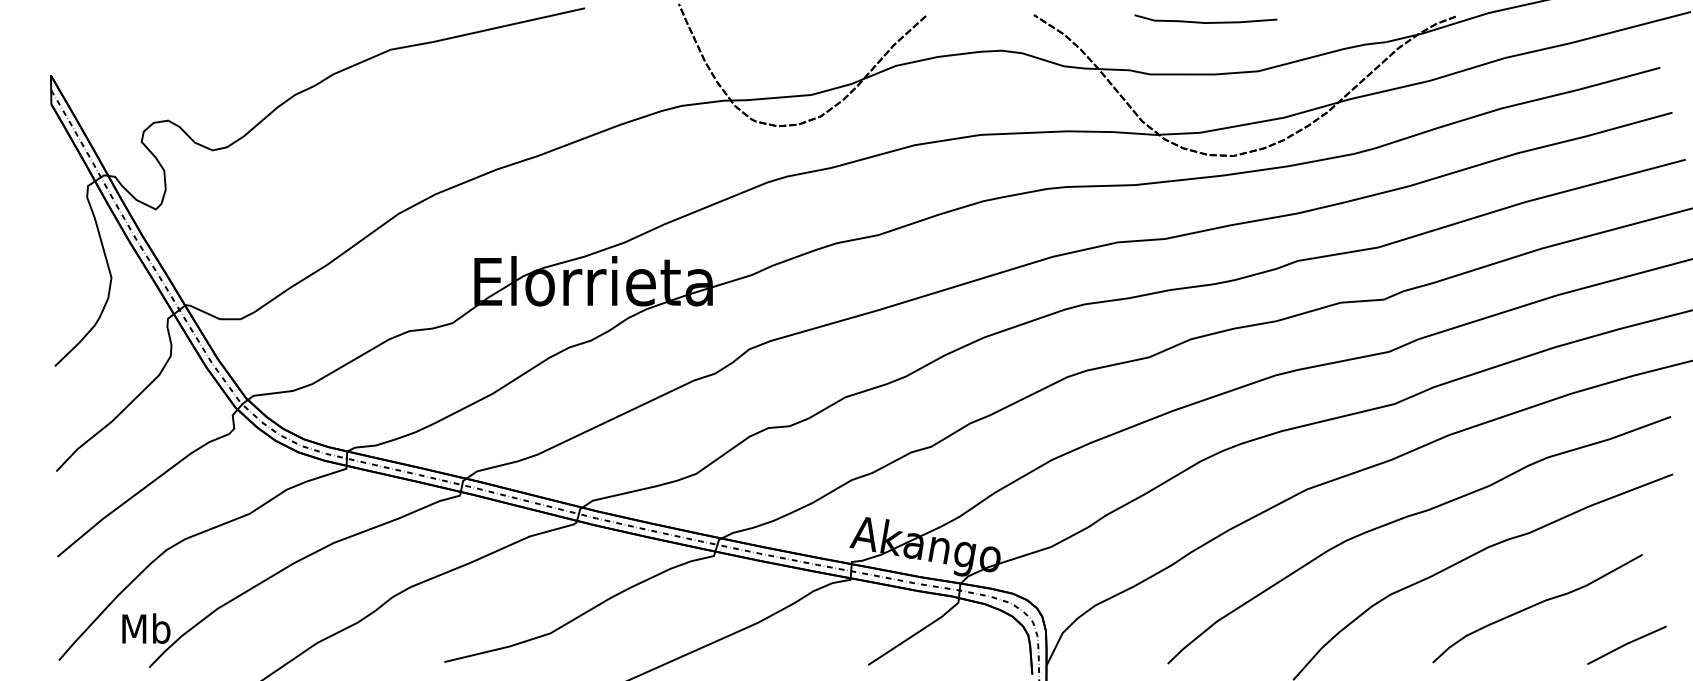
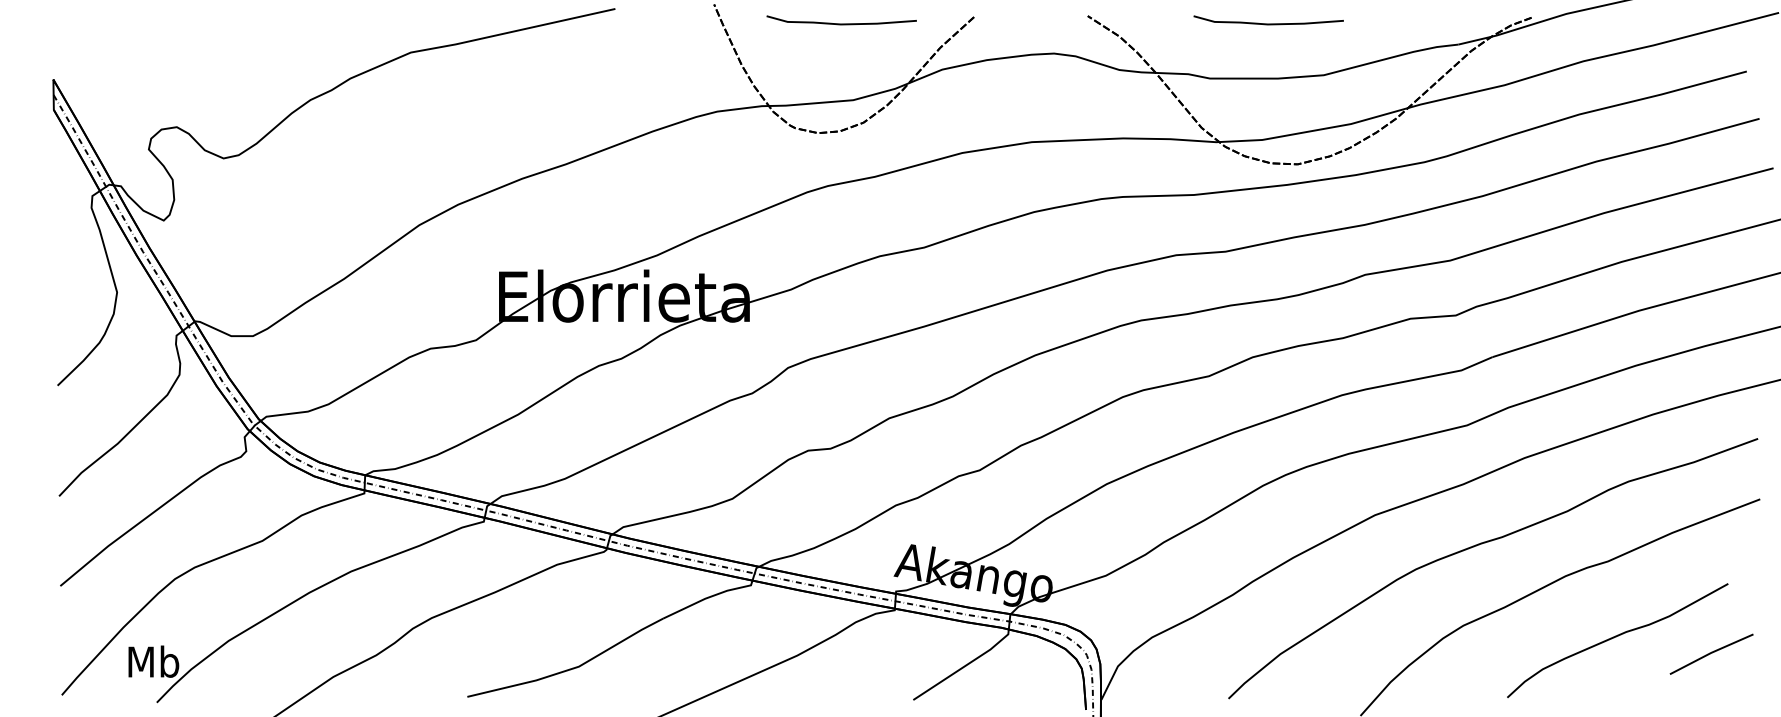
curve: (799, 22) -> (841, 23), added
line: (1626, 644) -> (1711, 653), moved

